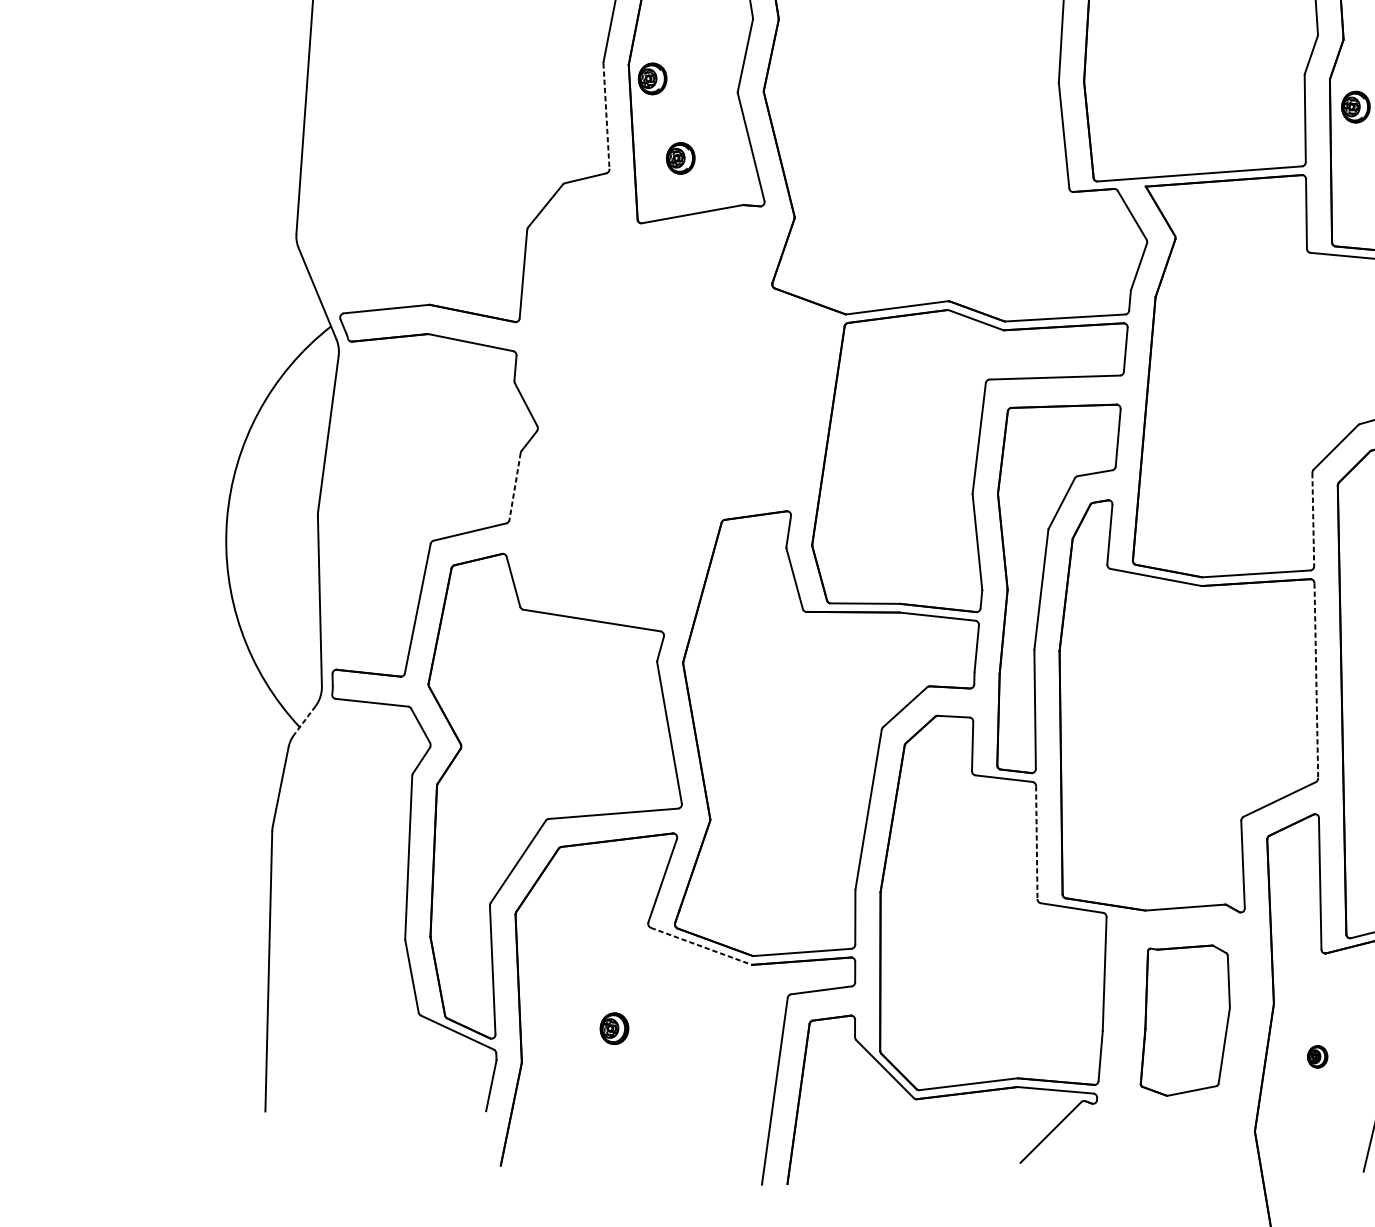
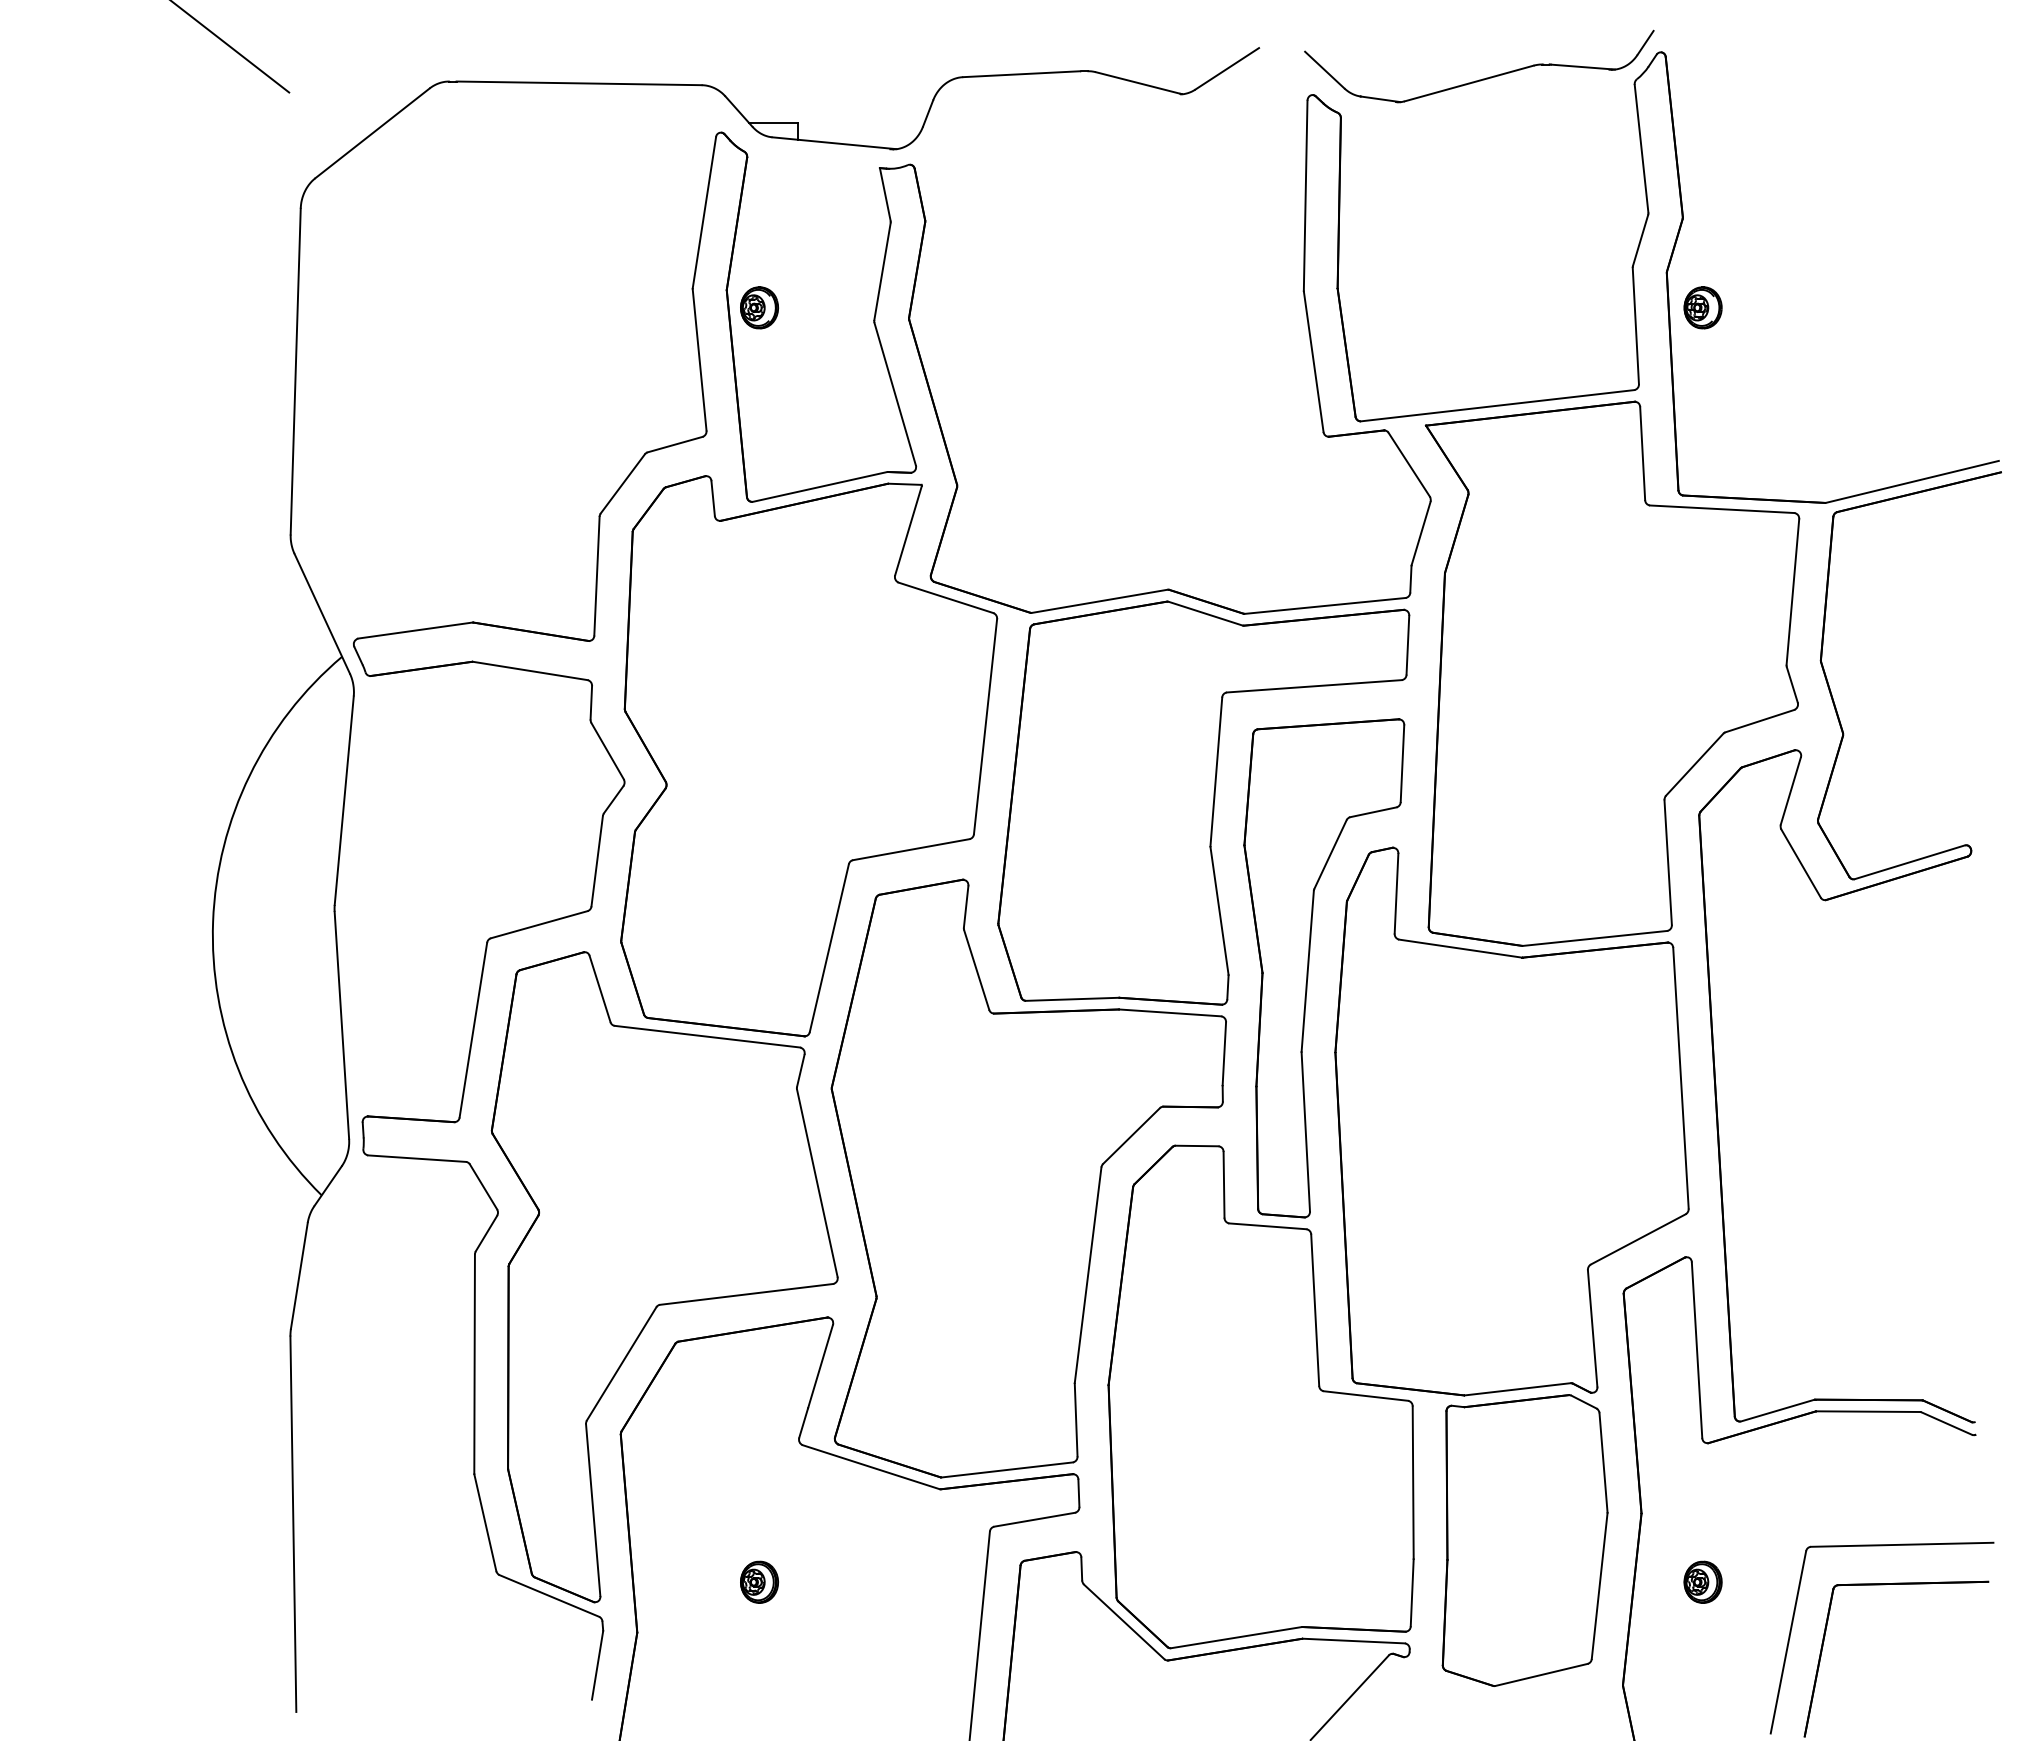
line: (606, 116) -> (699, 360), dashed -> solid
part: (680, 158) -> (801, 412), removed
part: (676, 414) -> (809, 756), added
line: (515, 486) -> (597, 861), dashed -> solid
line: (1313, 520) -> (1668, 863), dashed -> solid
line: (1315, 680) -> (1680, 1078), dashed -> solid
line: (304, 720) -> (327, 1186), dashed -> solid
line: (1037, 842) -> (1315, 1310), dashed -> solid
line: (701, 946) -> (871, 1467), dashed -> solid
part: (1185, 1020) -> (1524, 1540), size x1.43
part: (1317, 1056) -> (1702, 1581), size x1.43

